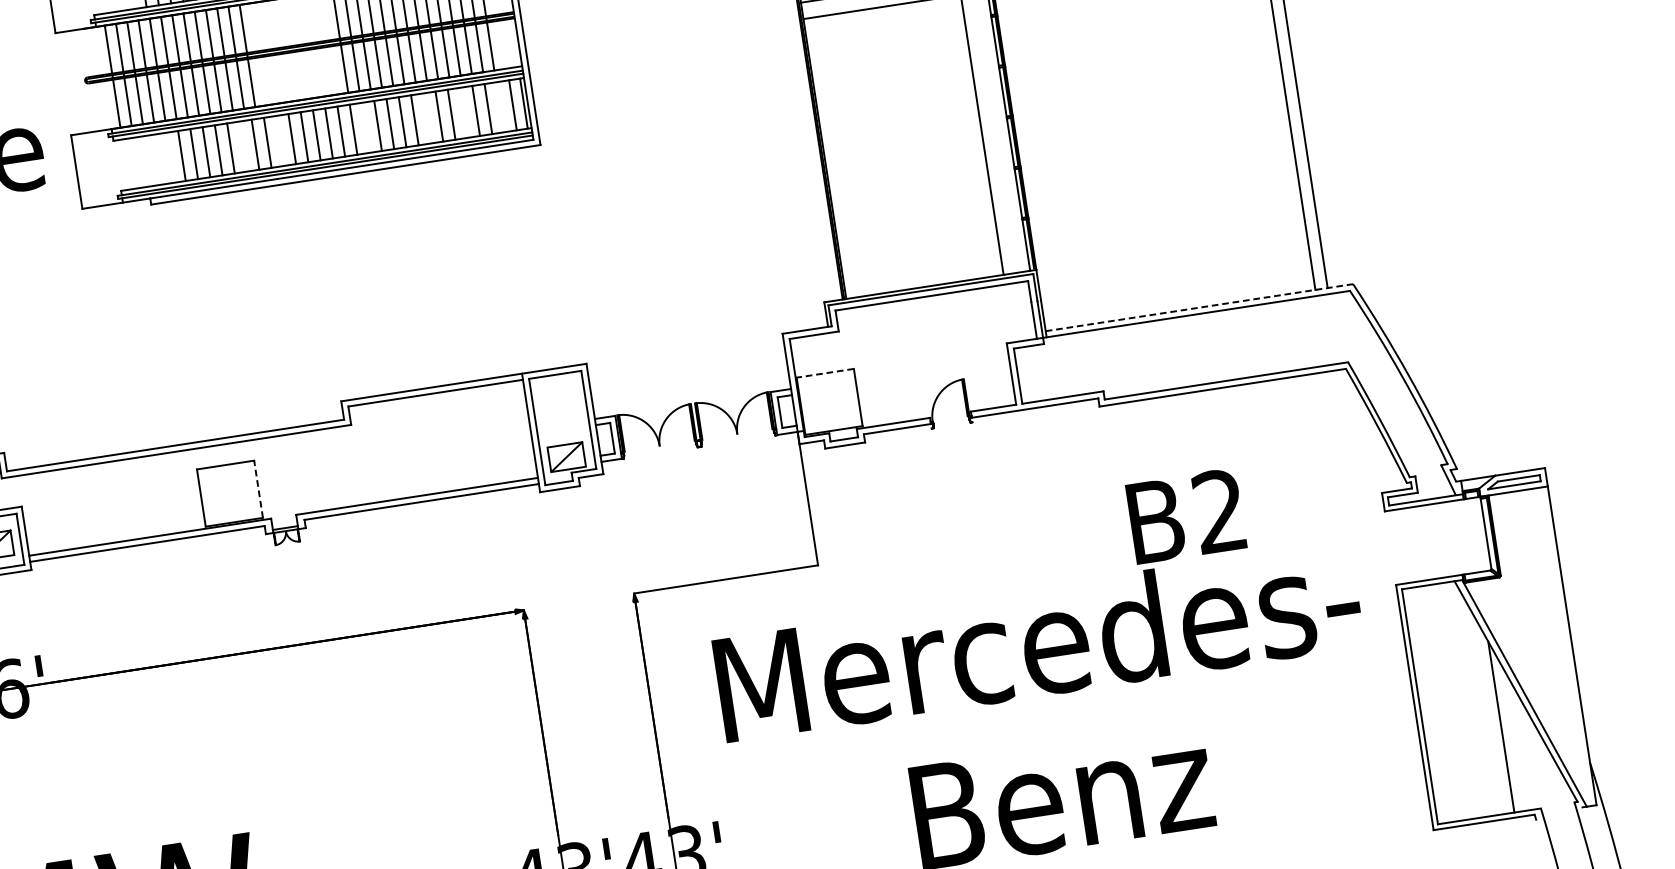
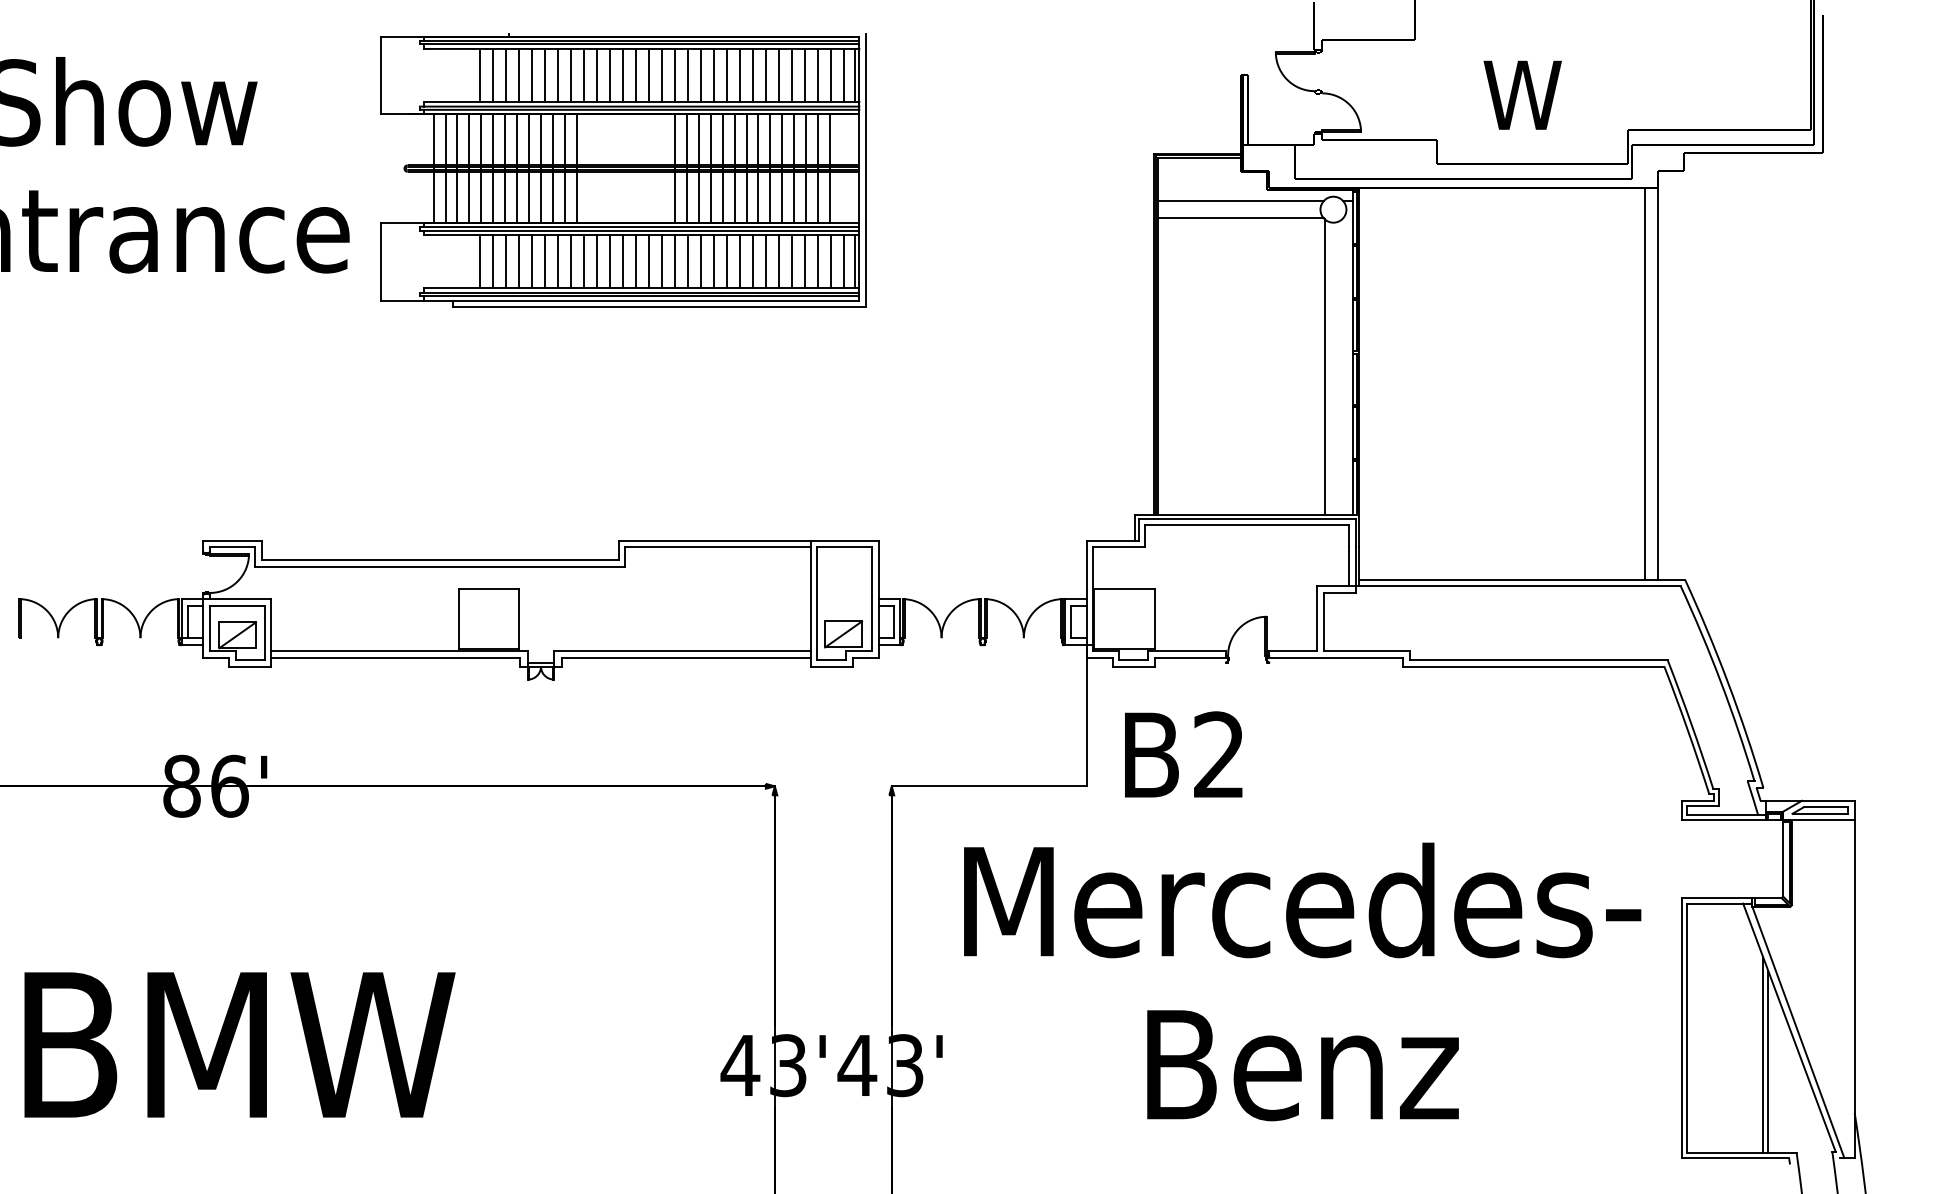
line: (500, 107) -> (830, 261), added
line: (463, 112) -> (791, 261), added
line: (426, 118) -> (752, 261), added
line: (365, 127) -> (687, 261), added
line: (279, 140) -> (596, 261), added
line: (242, 146) -> (557, 261), added
line: (169, 157) -> (479, 261), added
line: (1199, 307) -> (1522, 579), dashed -> solid
line: (825, 373) -> (1124, 588), dashed -> solid
line: (258, 488) -> (519, 618), dashed -> solid
text: (1186, 515) -> (1183, 754), moved
line: (1495, 720) -> (1763, 1054), added

